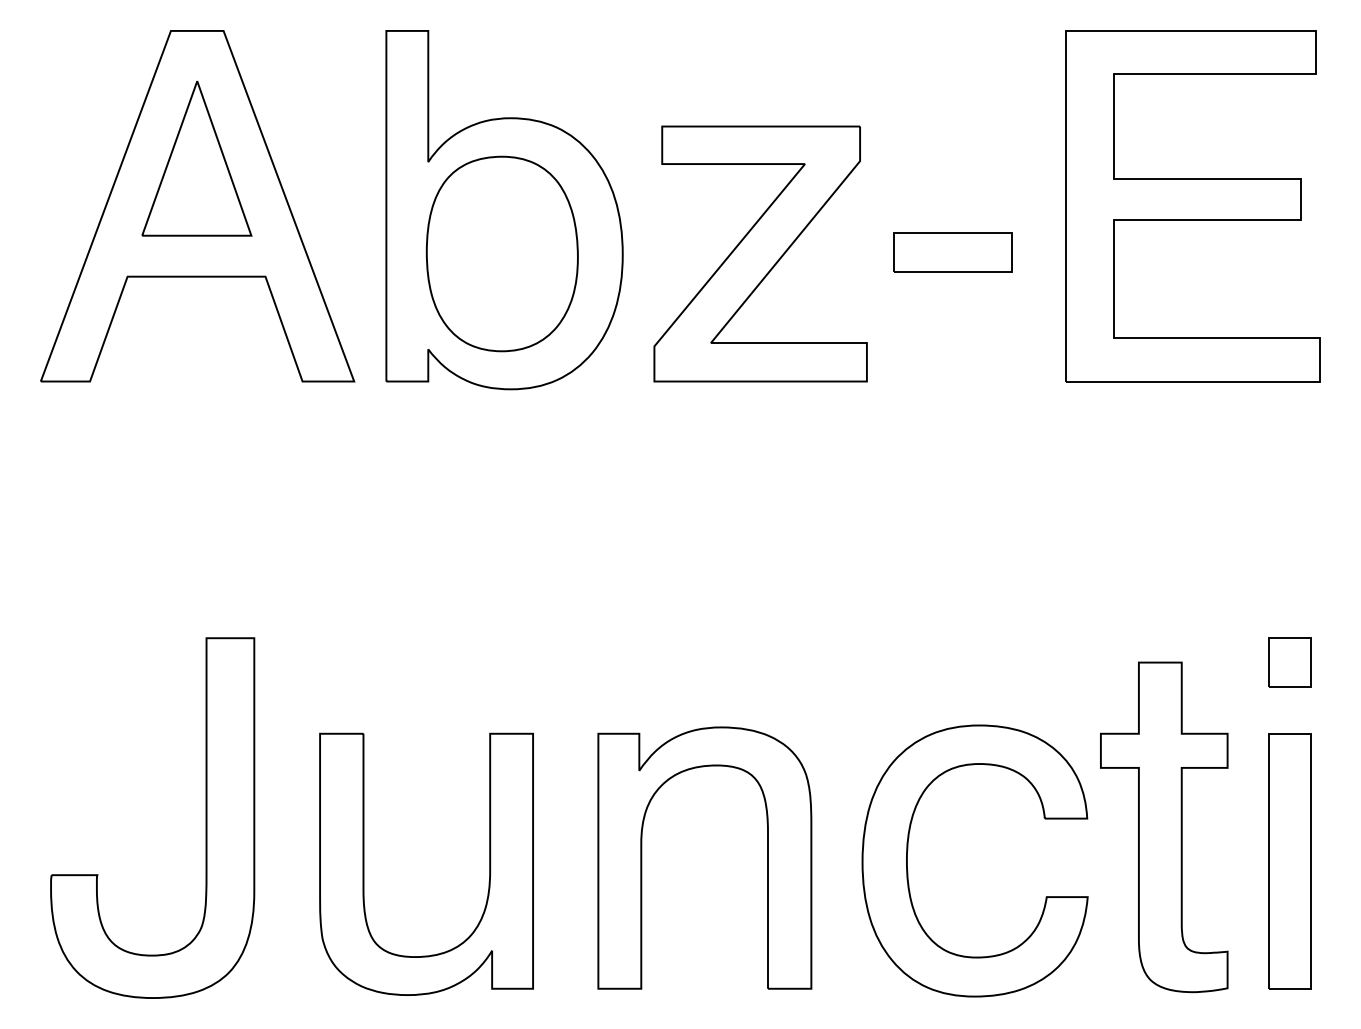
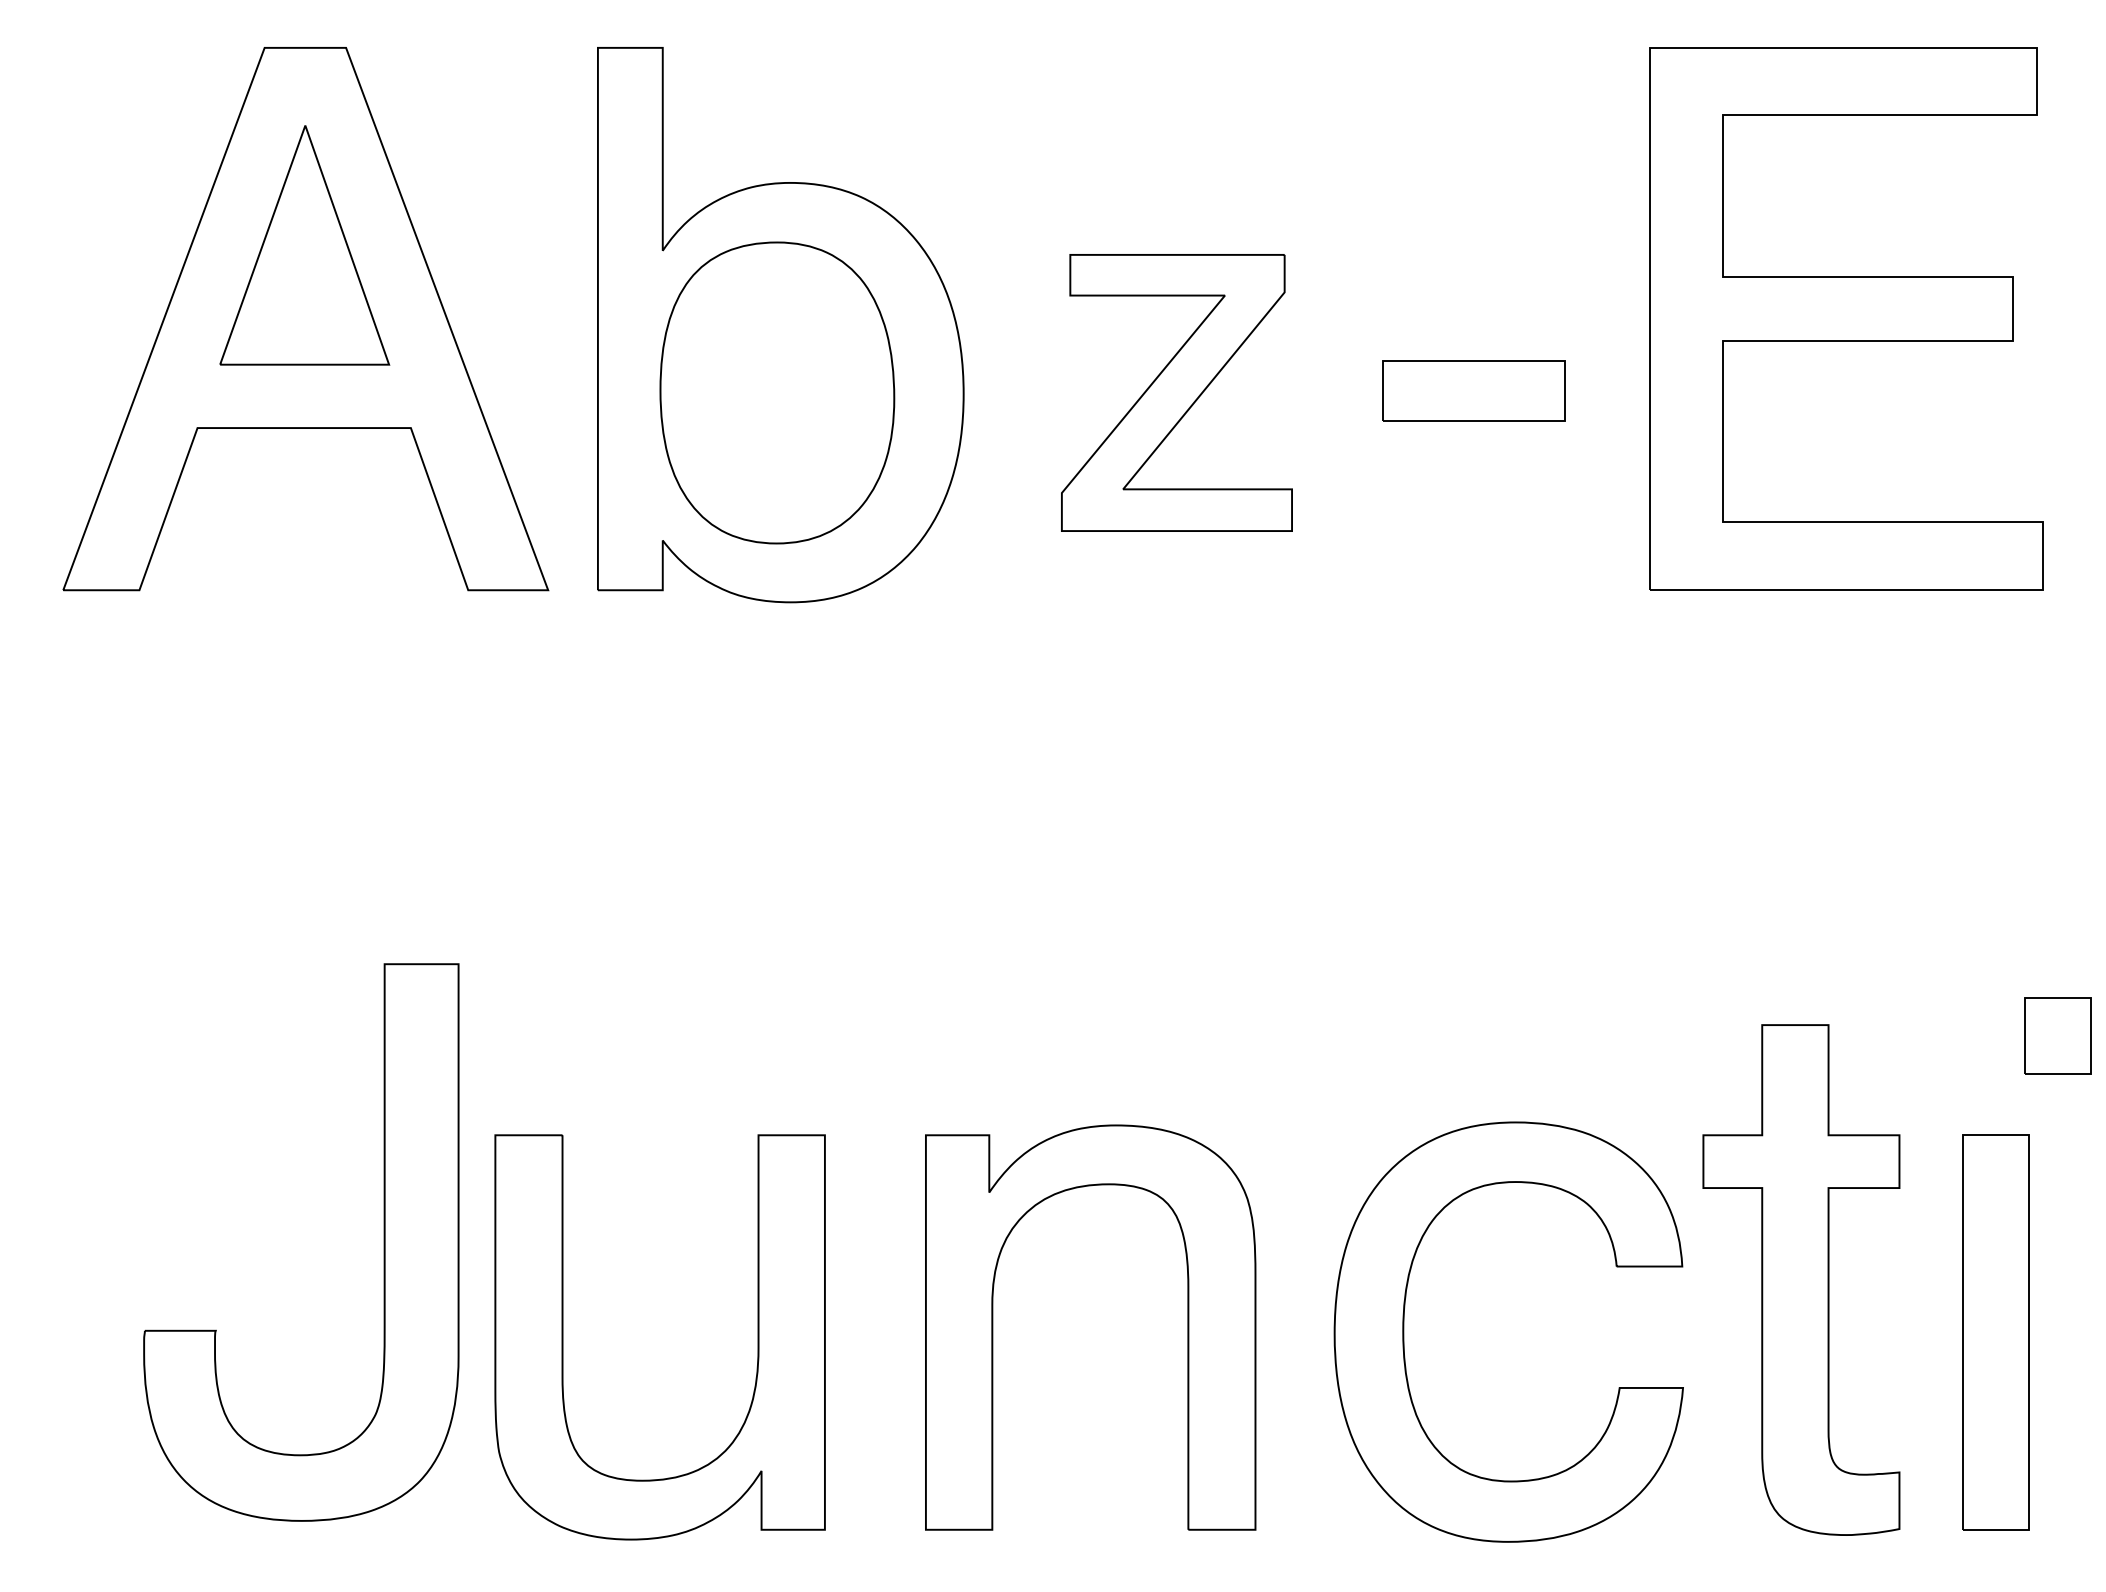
part: (760, 253) -> (1176, 392), size x0.7
part: (1289, 662) -> (2057, 1035), moved
part: (205, 817) -> (383, 1241), moved

